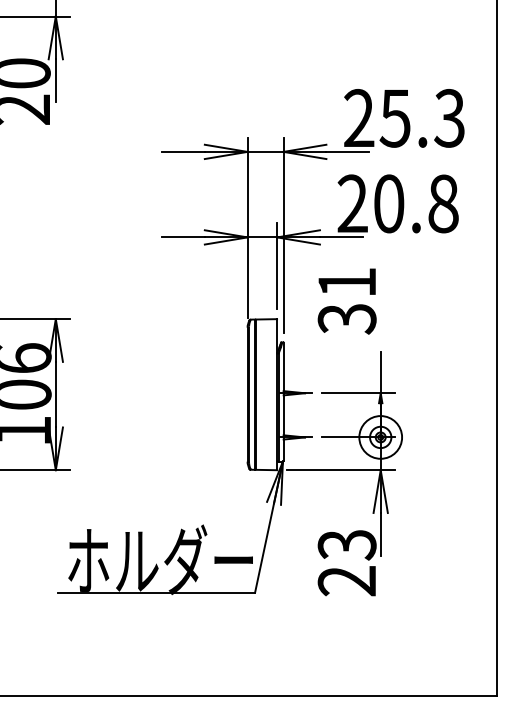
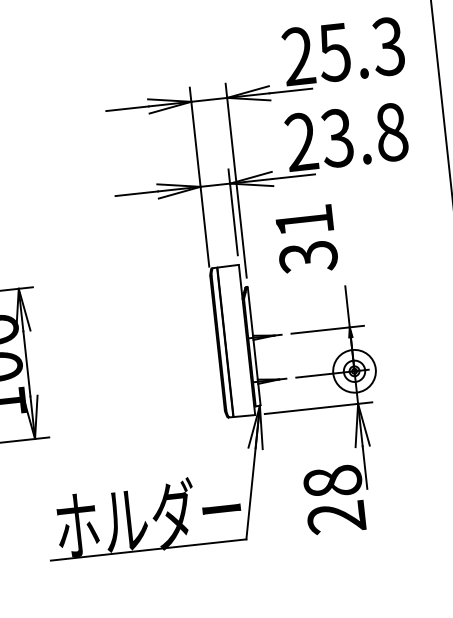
text: (388, 203) -> (337, 137), 20.8 -> 23.8
text: (346, 544) -> (332, 481), 23 -> 28

